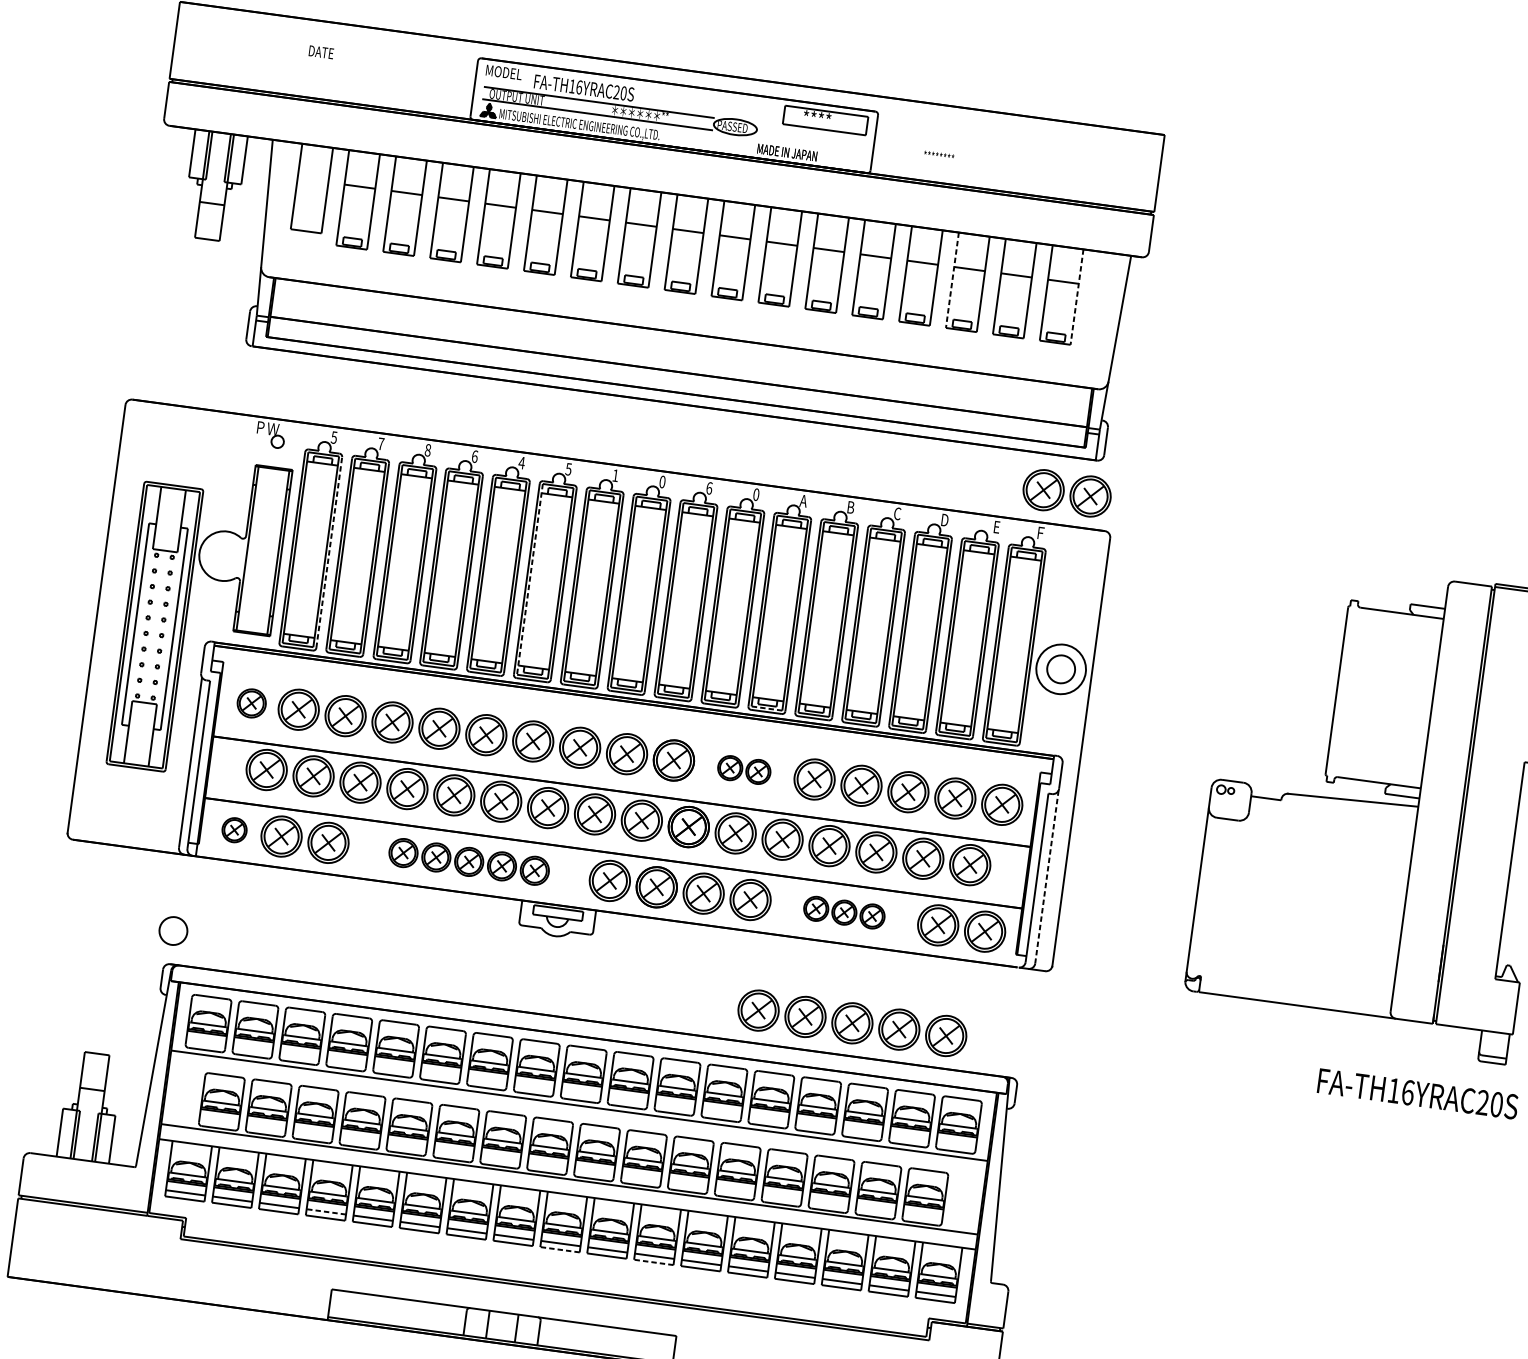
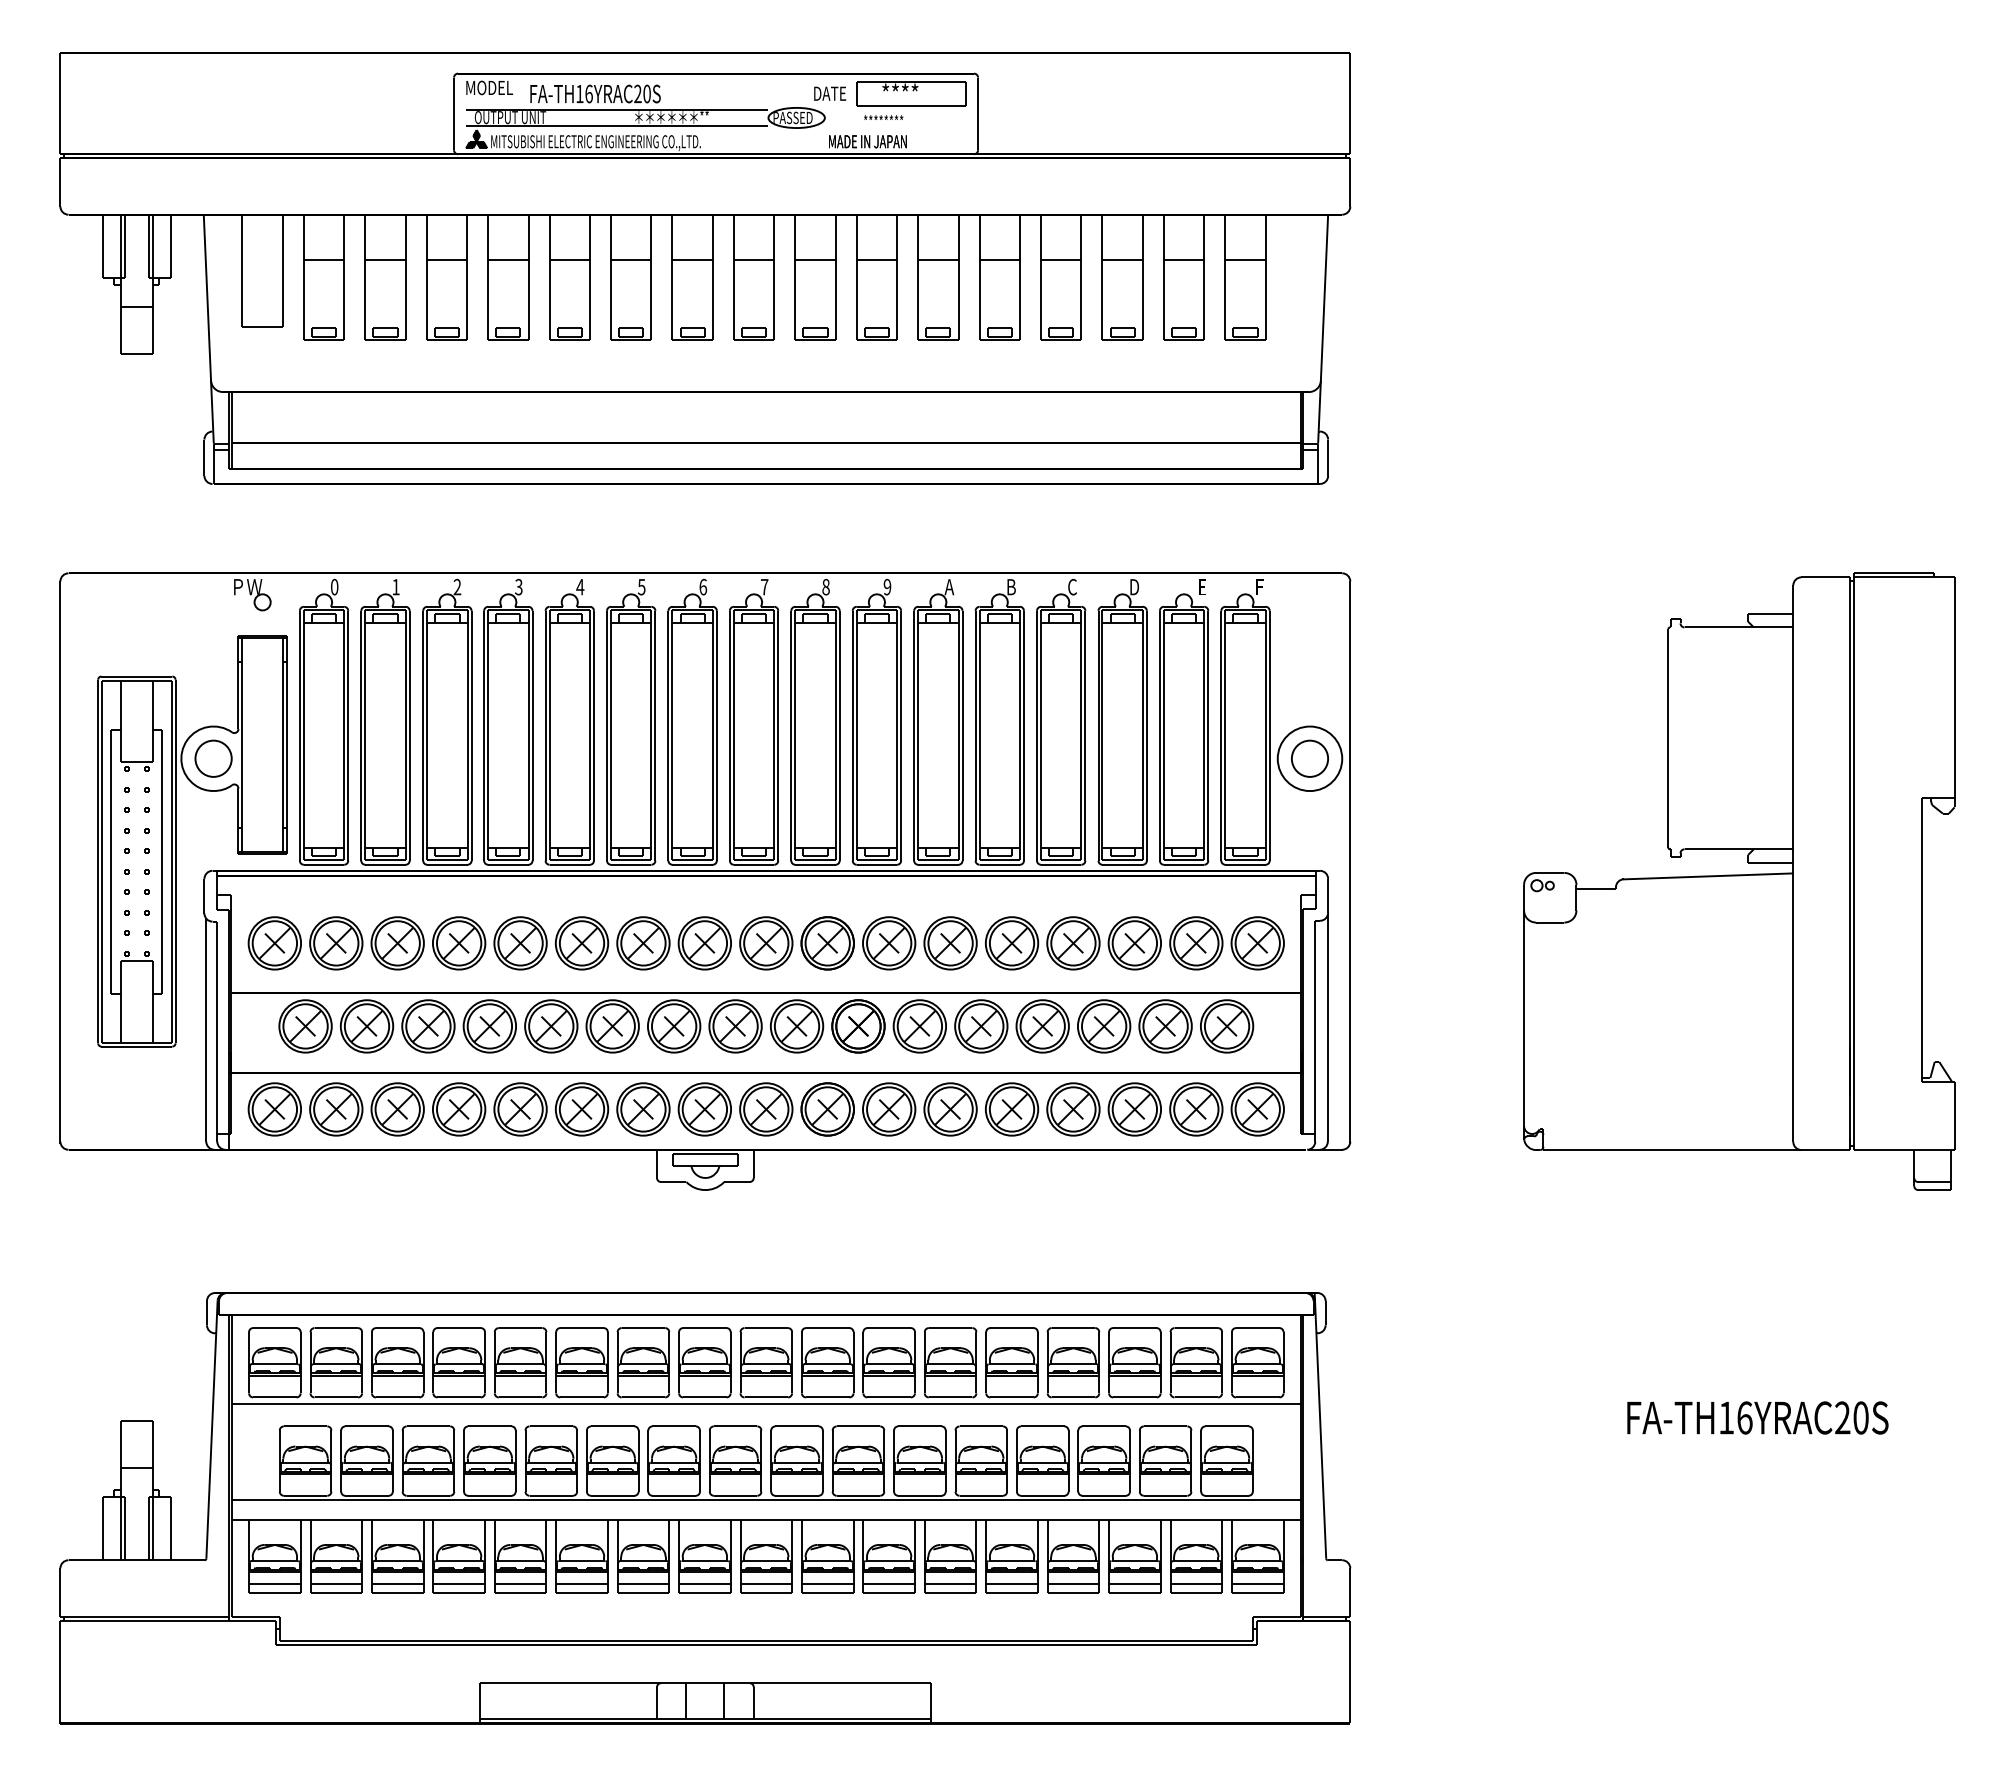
text: (321, 52) -> (830, 93), moved
text: (939, 154) -> (883, 117), moved
line: (952, 280) -> (1102, 277), dashed -> solid
line: (1076, 297) -> (1265, 277), dashed -> solid
text: (334, 437) -> (334, 586), 5 -> 0
text: (380, 444) -> (395, 587), 7 -> 1
text: (428, 450) -> (457, 587), 8 -> 2
text: (474, 456) -> (518, 586), 6 -> 3
text: (615, 475) -> (703, 586), 1 -> 6
text: (662, 481) -> (764, 586), 0 -> 7
text: (709, 487) -> (825, 586), 6 -> 8
part: (1066, 493) -> (1286, 531), removed
text: (756, 494) -> (887, 587), 0 -> 9
line: (329, 552) -> (348, 735), dashed -> solid
line: (530, 579) -> (611, 735), dashed -> solid
part: (251, 703) -> (274, 943), size x1.43
line: (766, 708) -> (937, 860), dashed -> solid
part: (743, 770) -> (919, 943), size x1.67
part: (234, 830) -> (274, 1109), size x1.67
part: (468, 861) -> (581, 1109), size x1.43
line: (1046, 877) -> (1327, 1028), dashed -> solid
part: (844, 912) -> (1073, 1109), size x1.67
part: (173, 930) -> (213, 758), moved
part: (851, 1023) -> (1102, 1250), removed
text: (1417, 1093) -> (1757, 1417), moved
line: (326, 1211) -> (459, 1584), dashed -> solid
line: (560, 1249) -> (766, 1592), dashed -> solid
line: (654, 1262) -> (889, 1592), dashed -> solid

